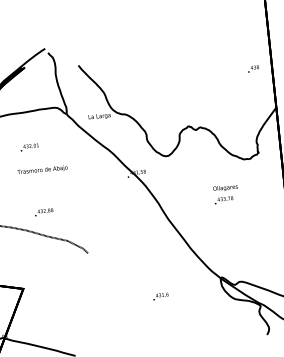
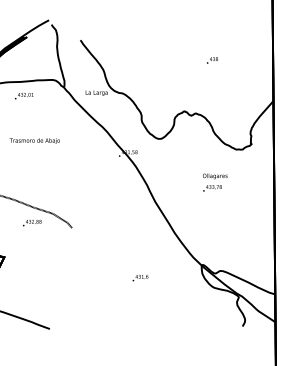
text: (253, 69) -> (212, 60), moved
text: (30, 147) -> (24, 96), moved
text: (44, 211) -> (32, 222), moved

